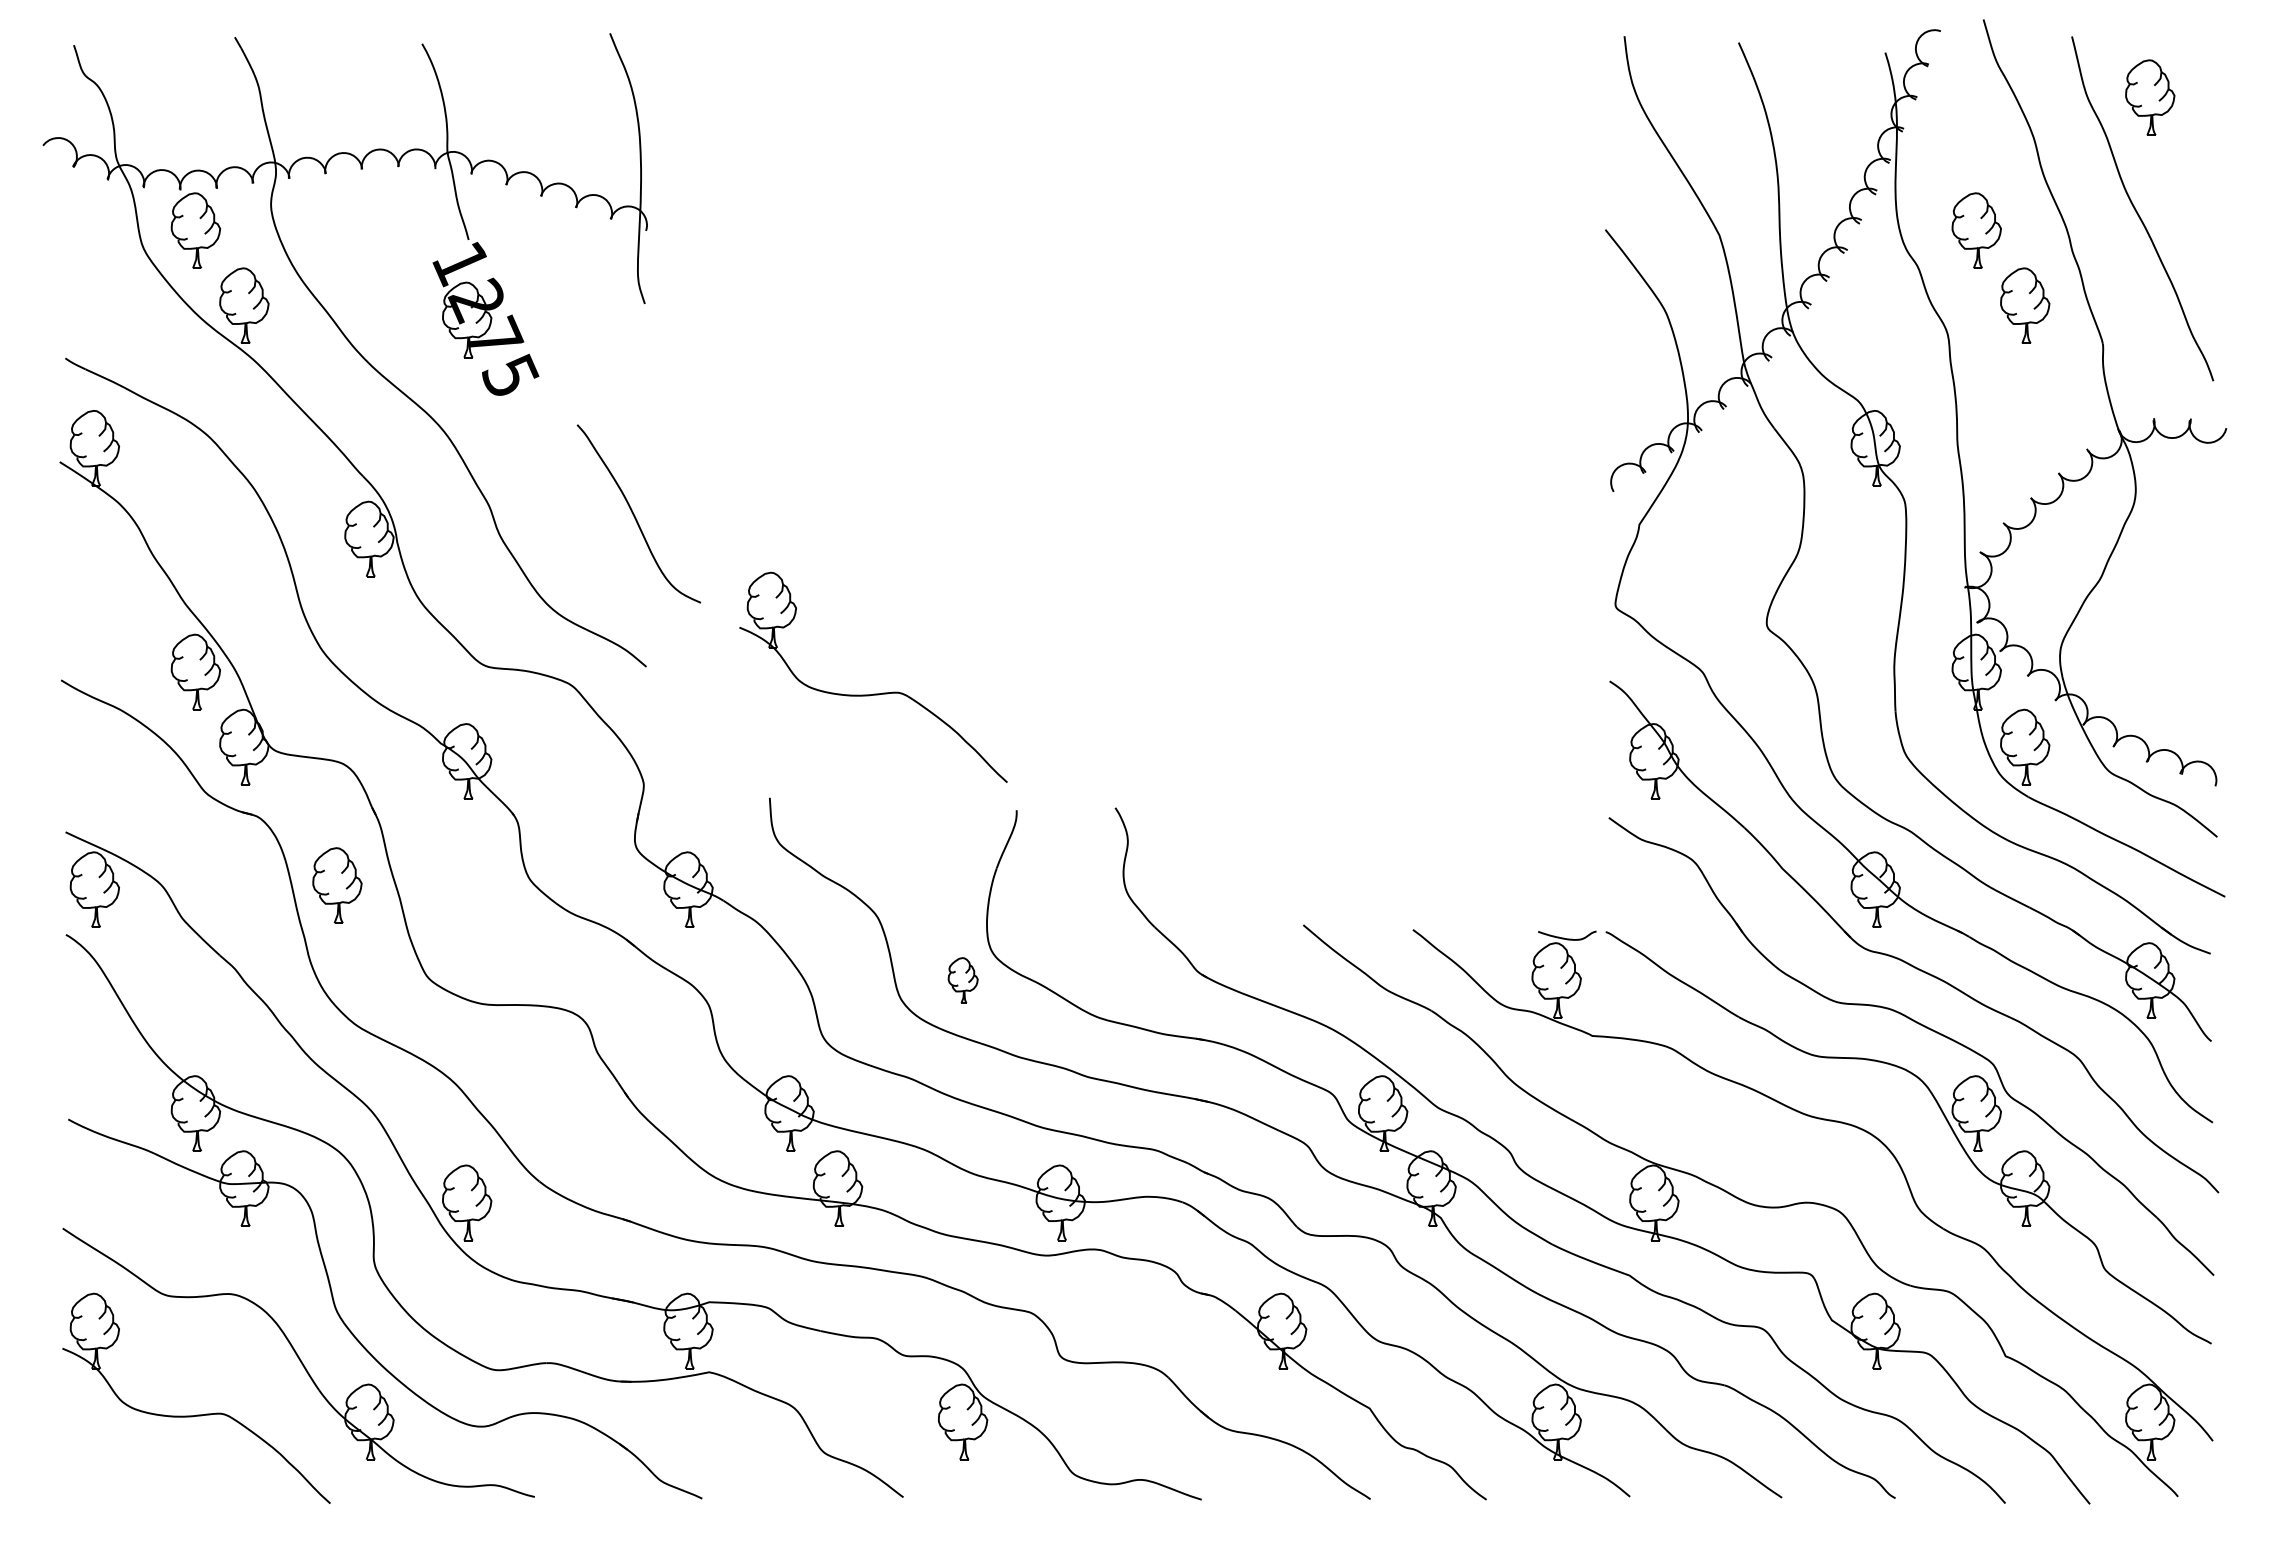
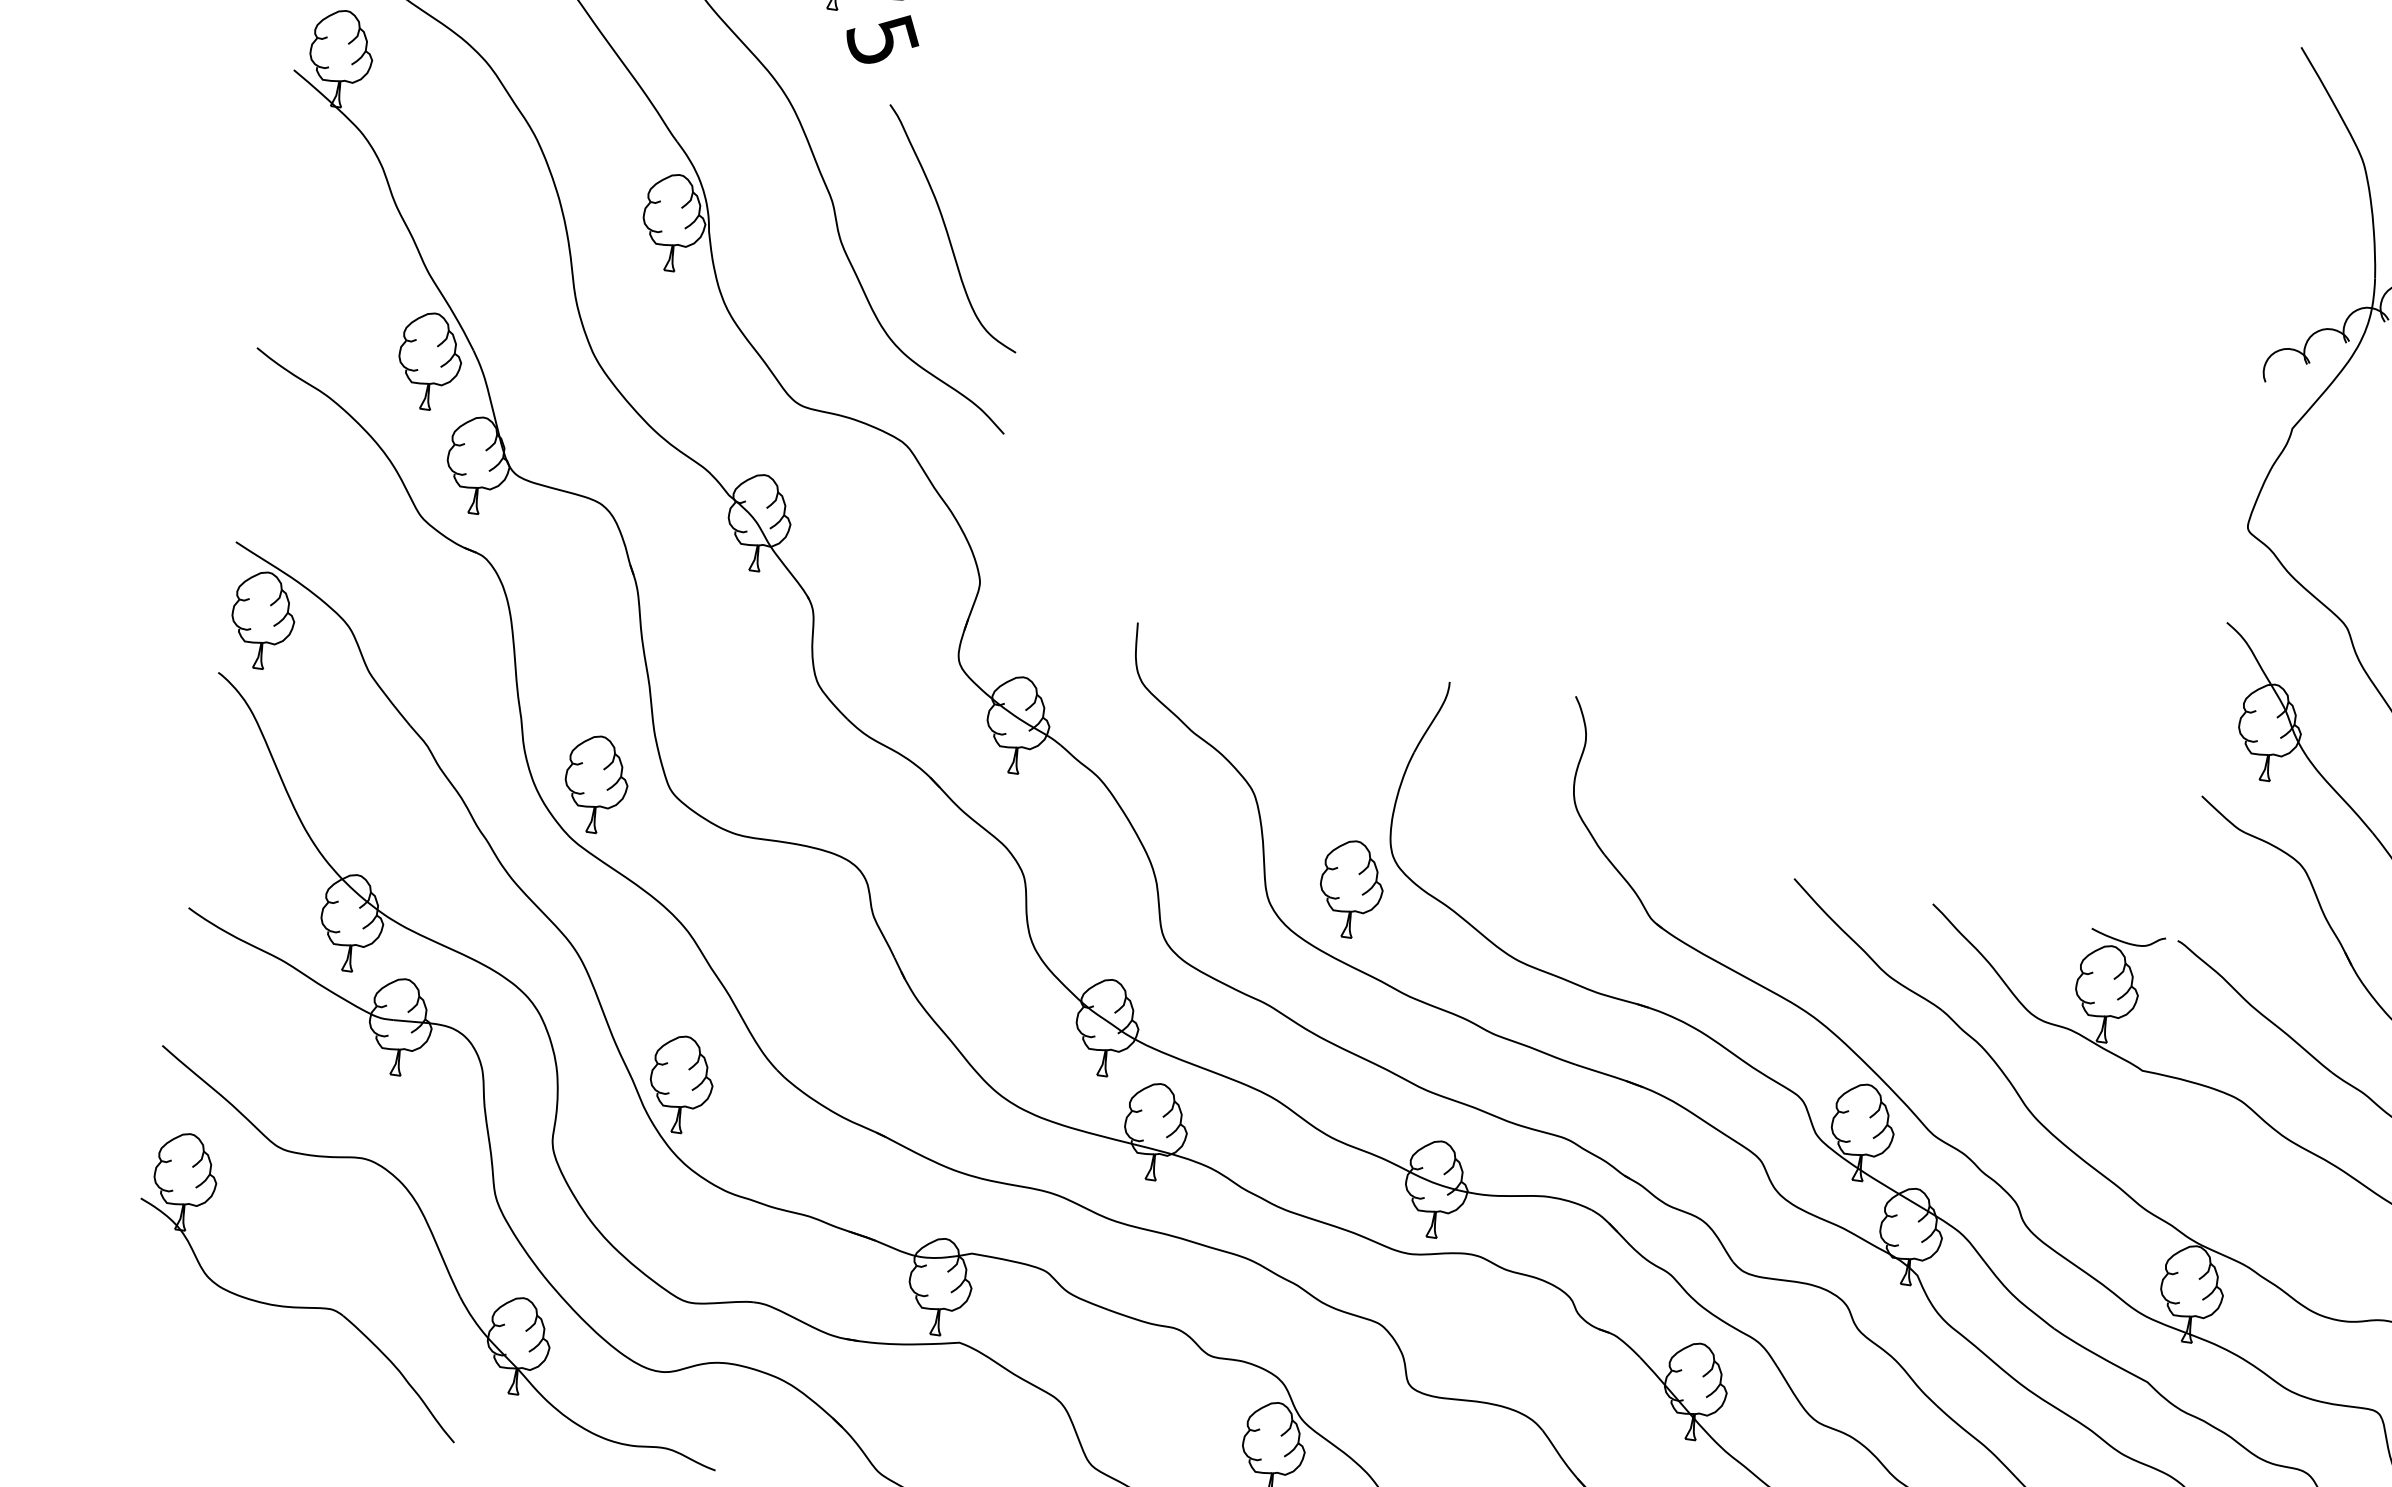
curve: (635, 515) -> (948, 230), moved
part: (873, 693) -> (1288, 508), removed
part: (337, 885) -> (596, 784), moved
part: (963, 980) -> (1352, 889), size x1.67

